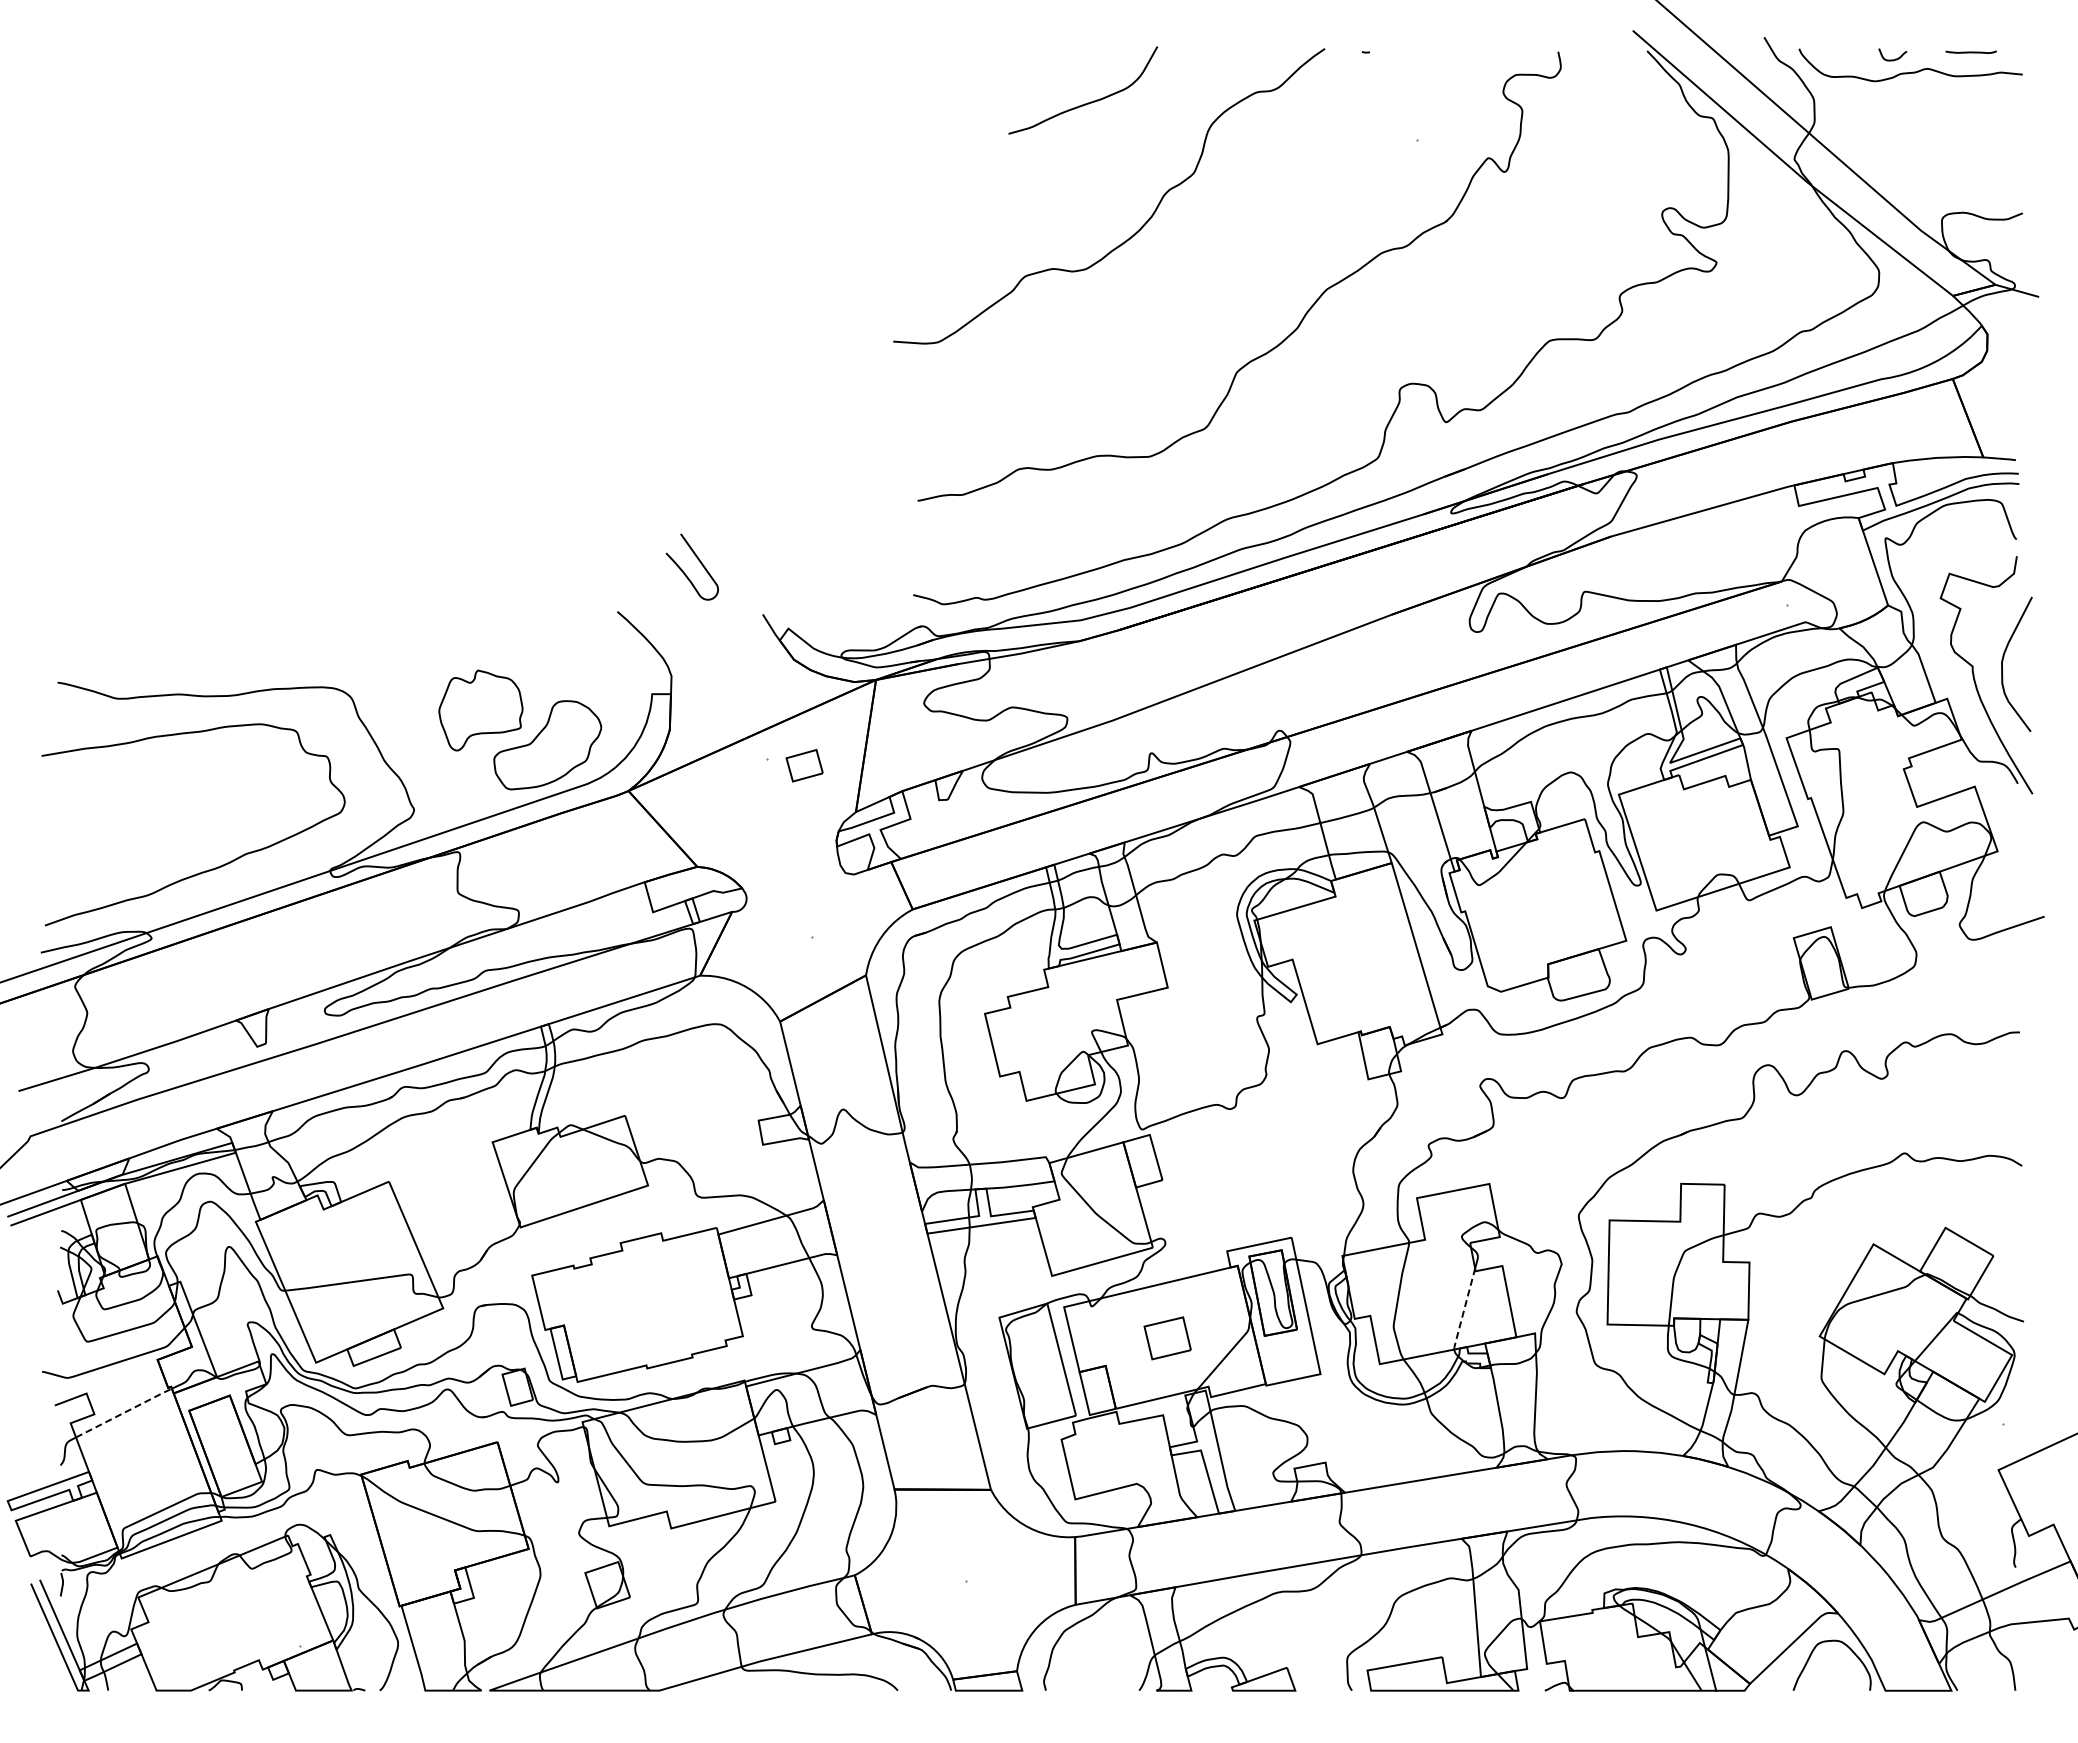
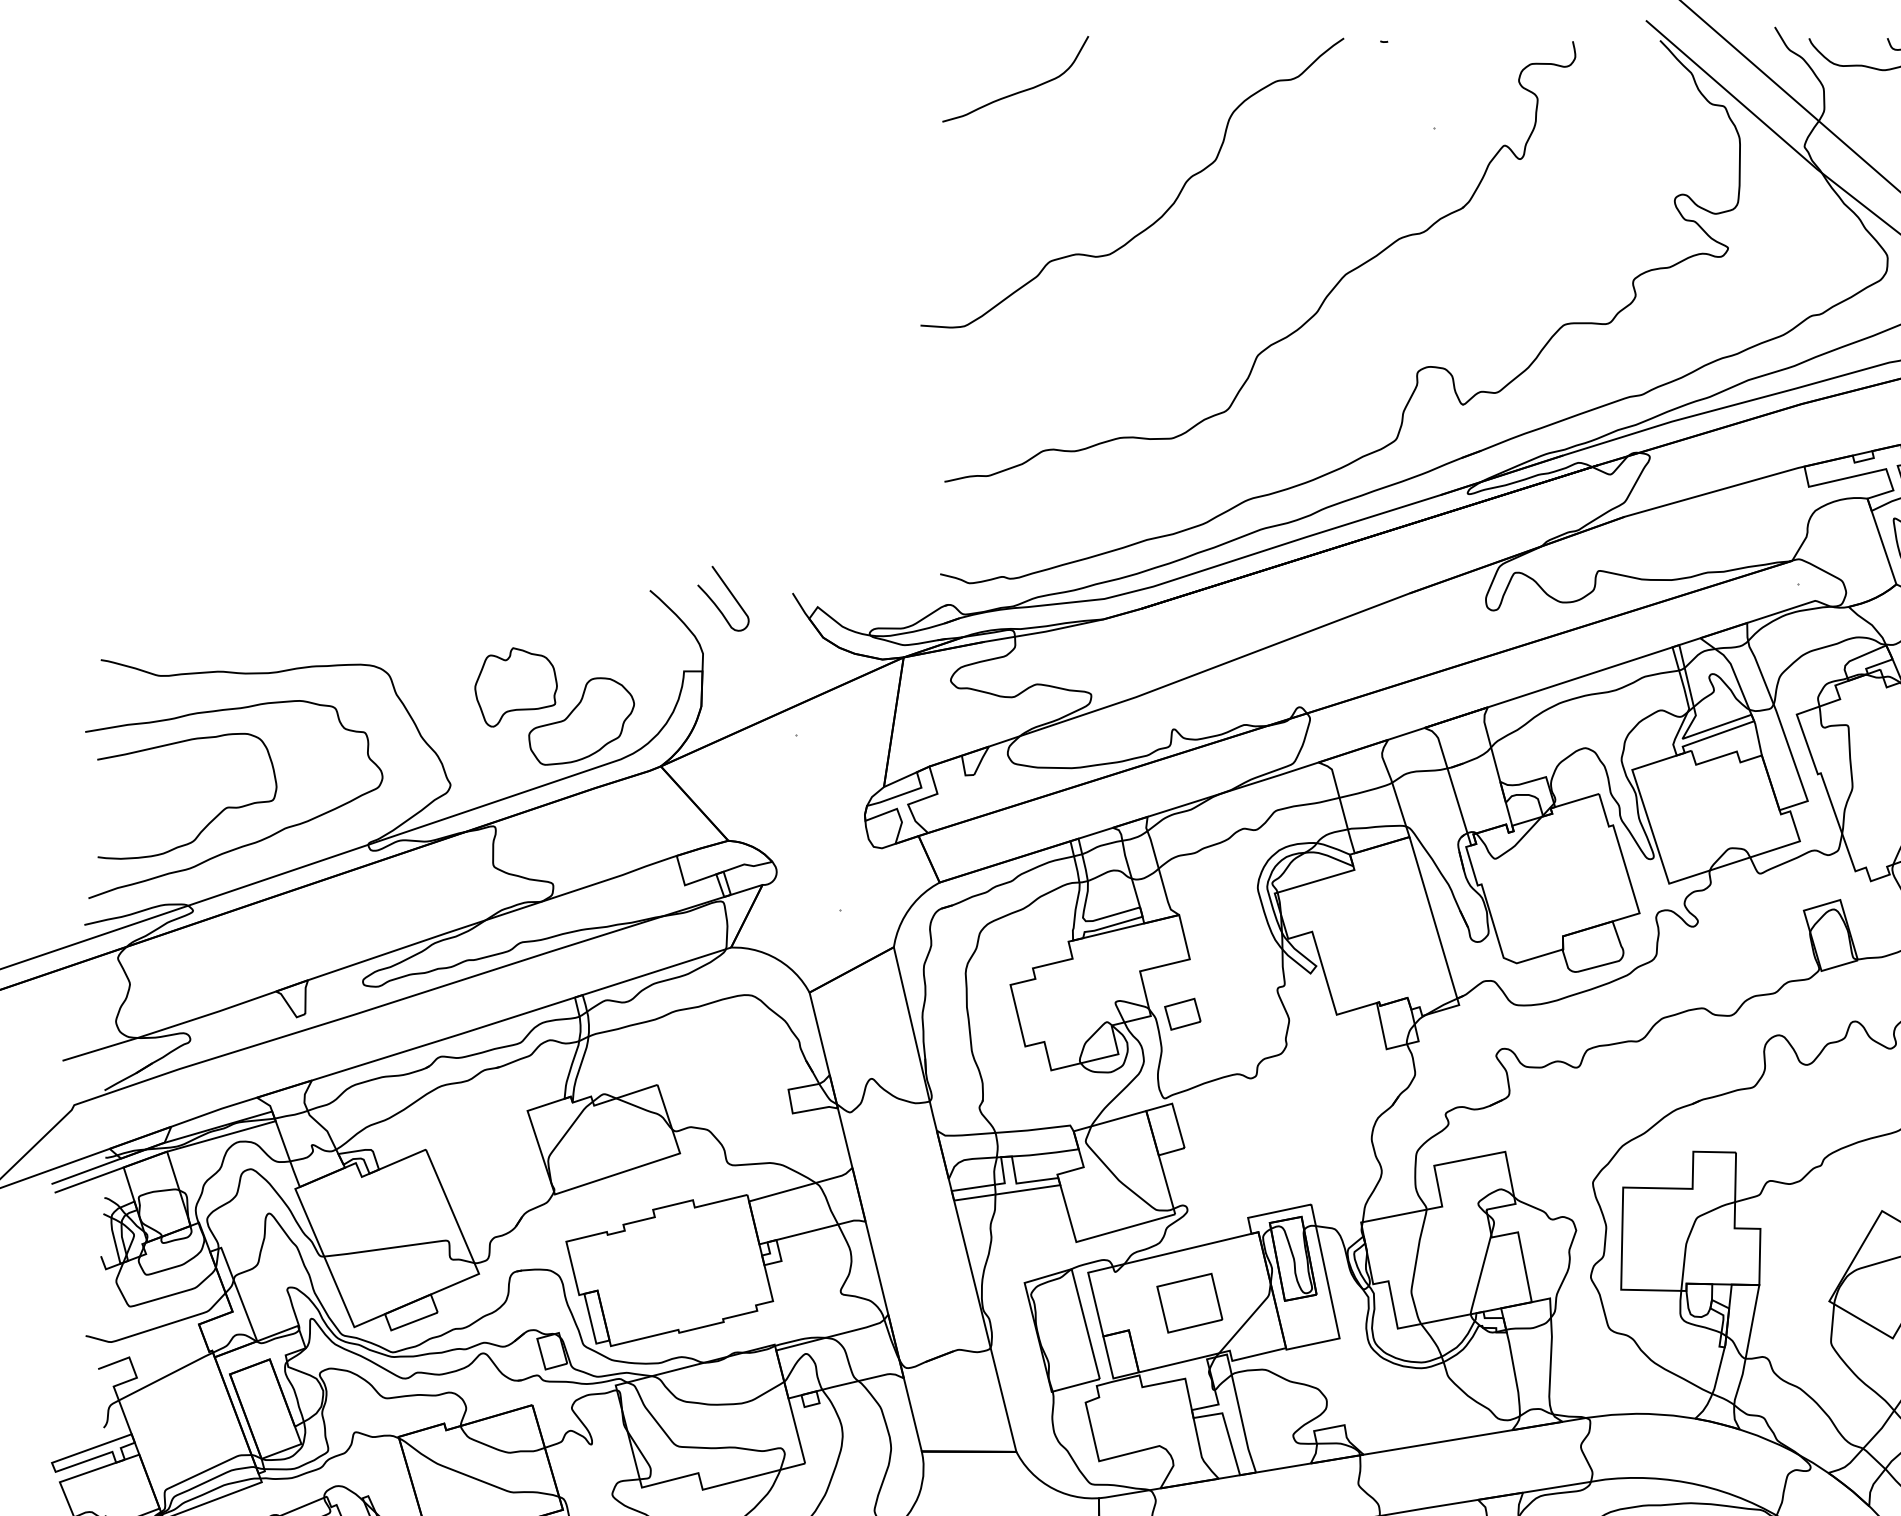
curve: (1087, 102) -> (1019, 91), moved
curve: (699, 562) -> (730, 594), moved
part: (804, 765) -> (1182, 1014), moved
curve: (170, 845) -> (211, 819), added
line: (1464, 1309) -> (1480, 1274), dashed -> solid
part: (1167, 1338) -> (1189, 1303), size x1.43
line: (124, 1412) -> (166, 1376), dashed -> solid

